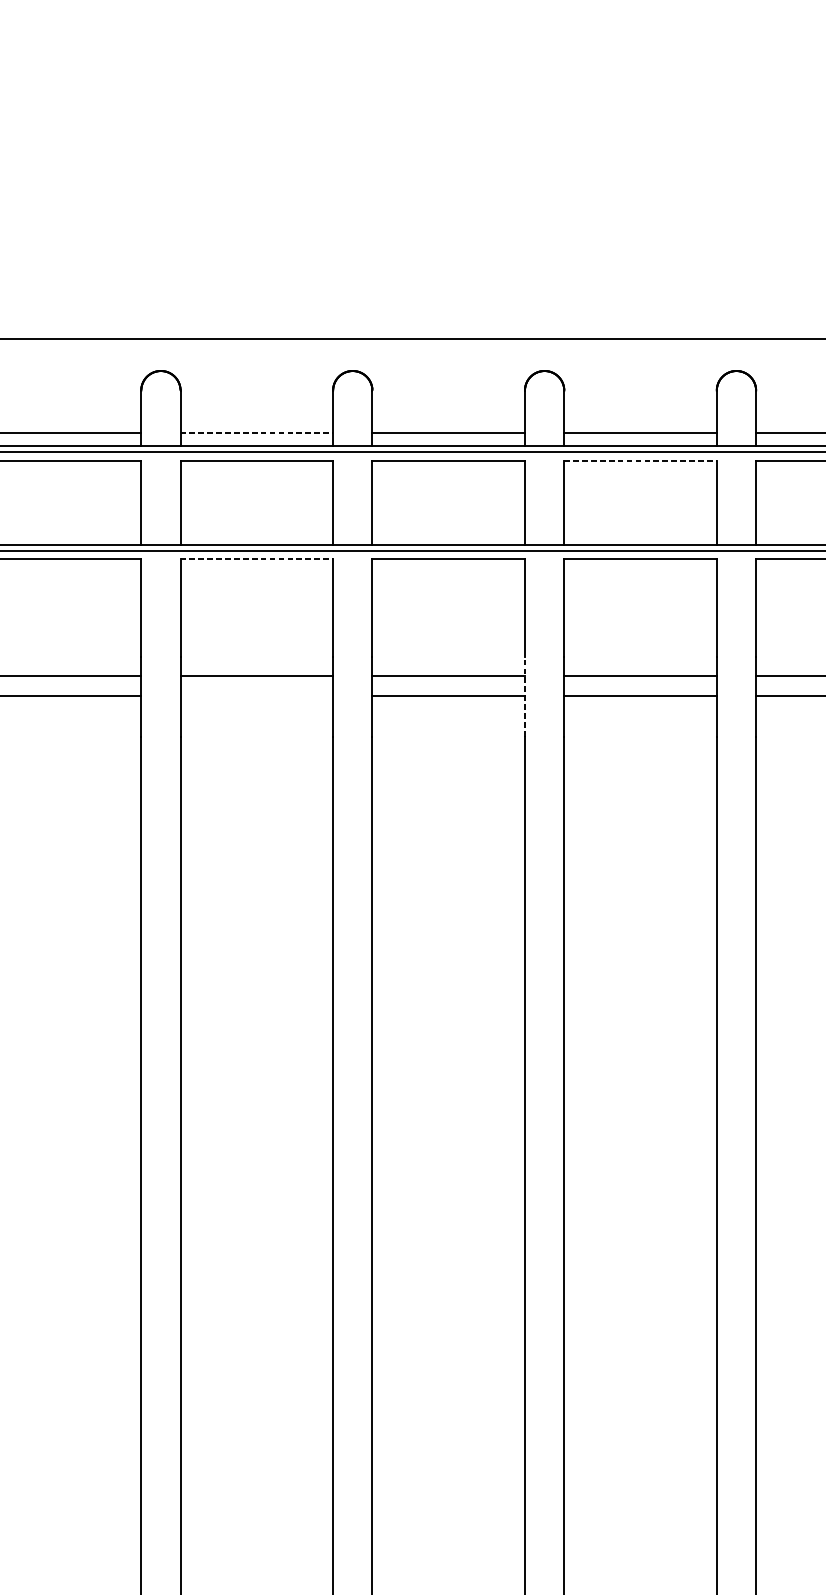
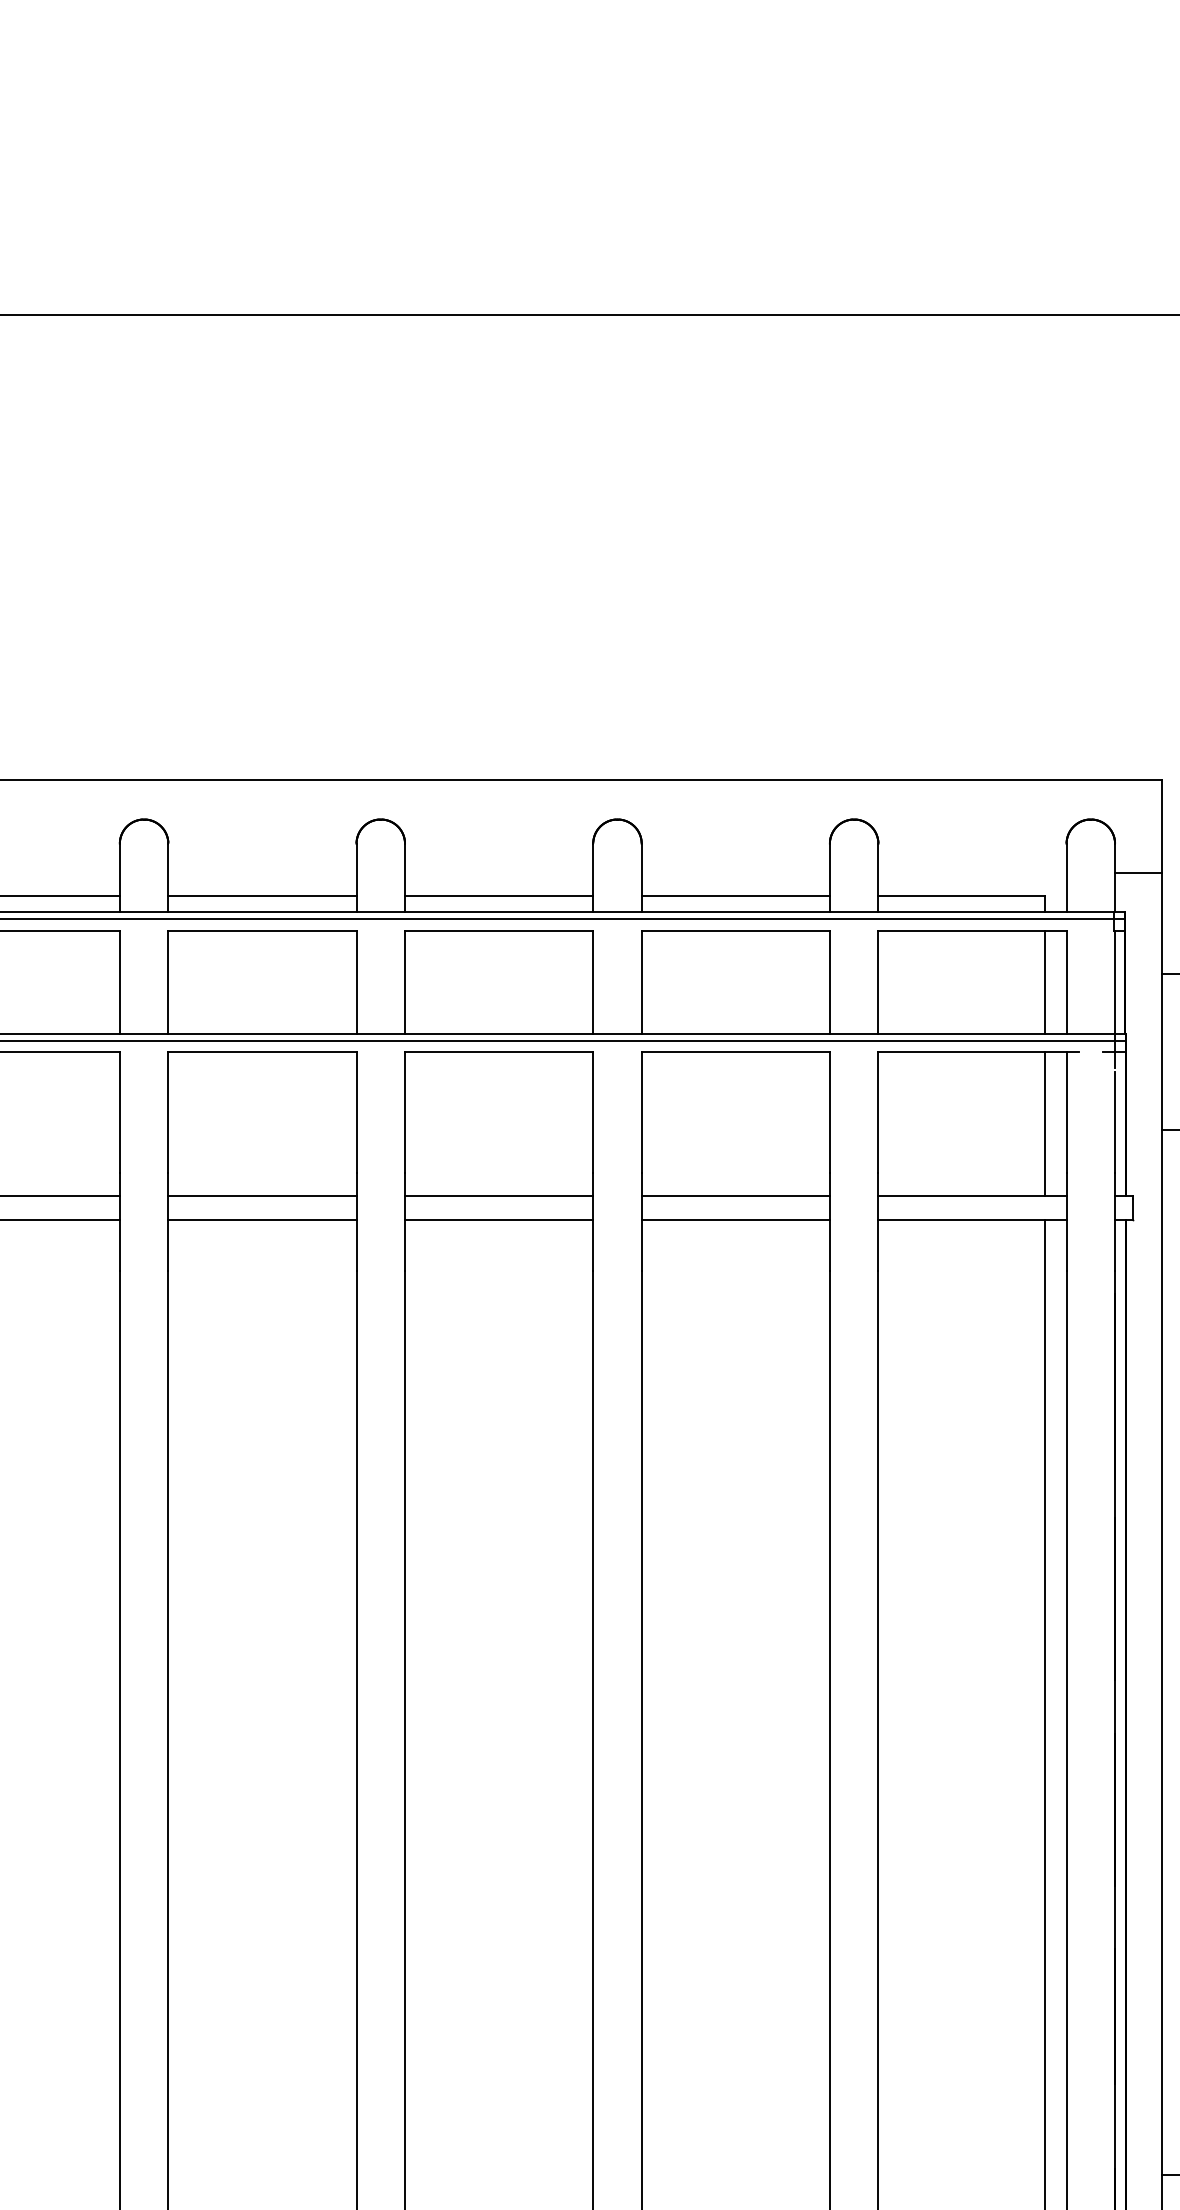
line: (256, 433) -> (262, 896), dashed -> solid
line: (641, 460) -> (736, 930), dashed -> solid
line: (256, 559) -> (262, 1051), dashed -> solid
line: (256, 696) -> (262, 1220), added
line: (525, 696) -> (593, 1221), dashed -> solid

